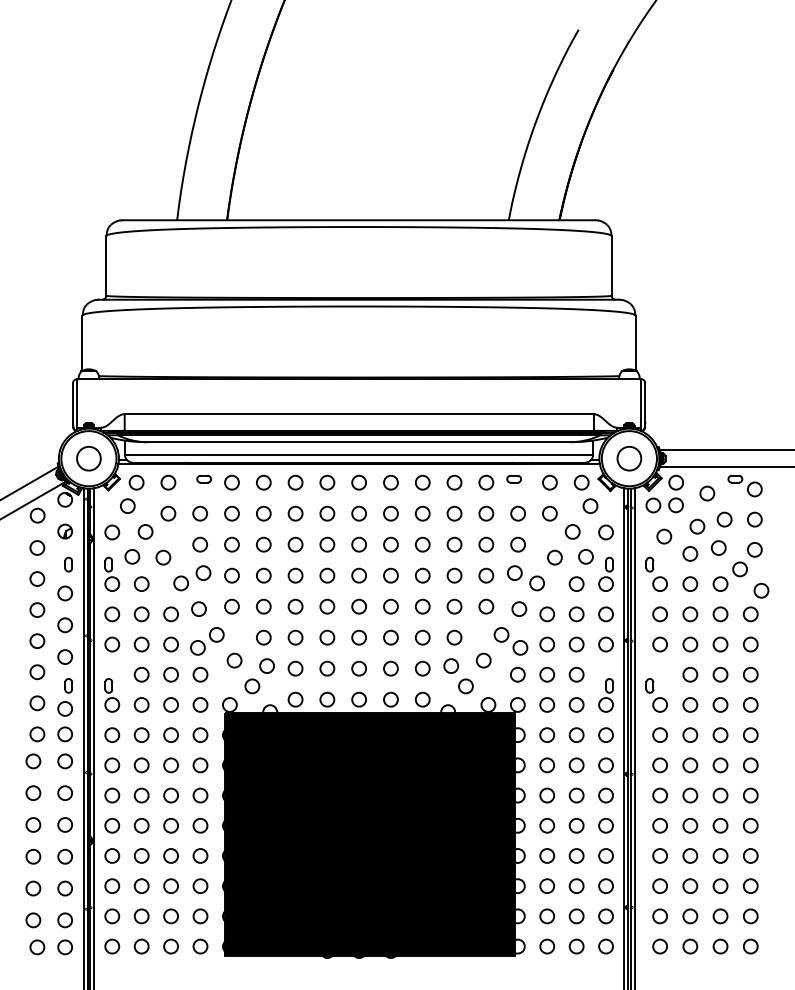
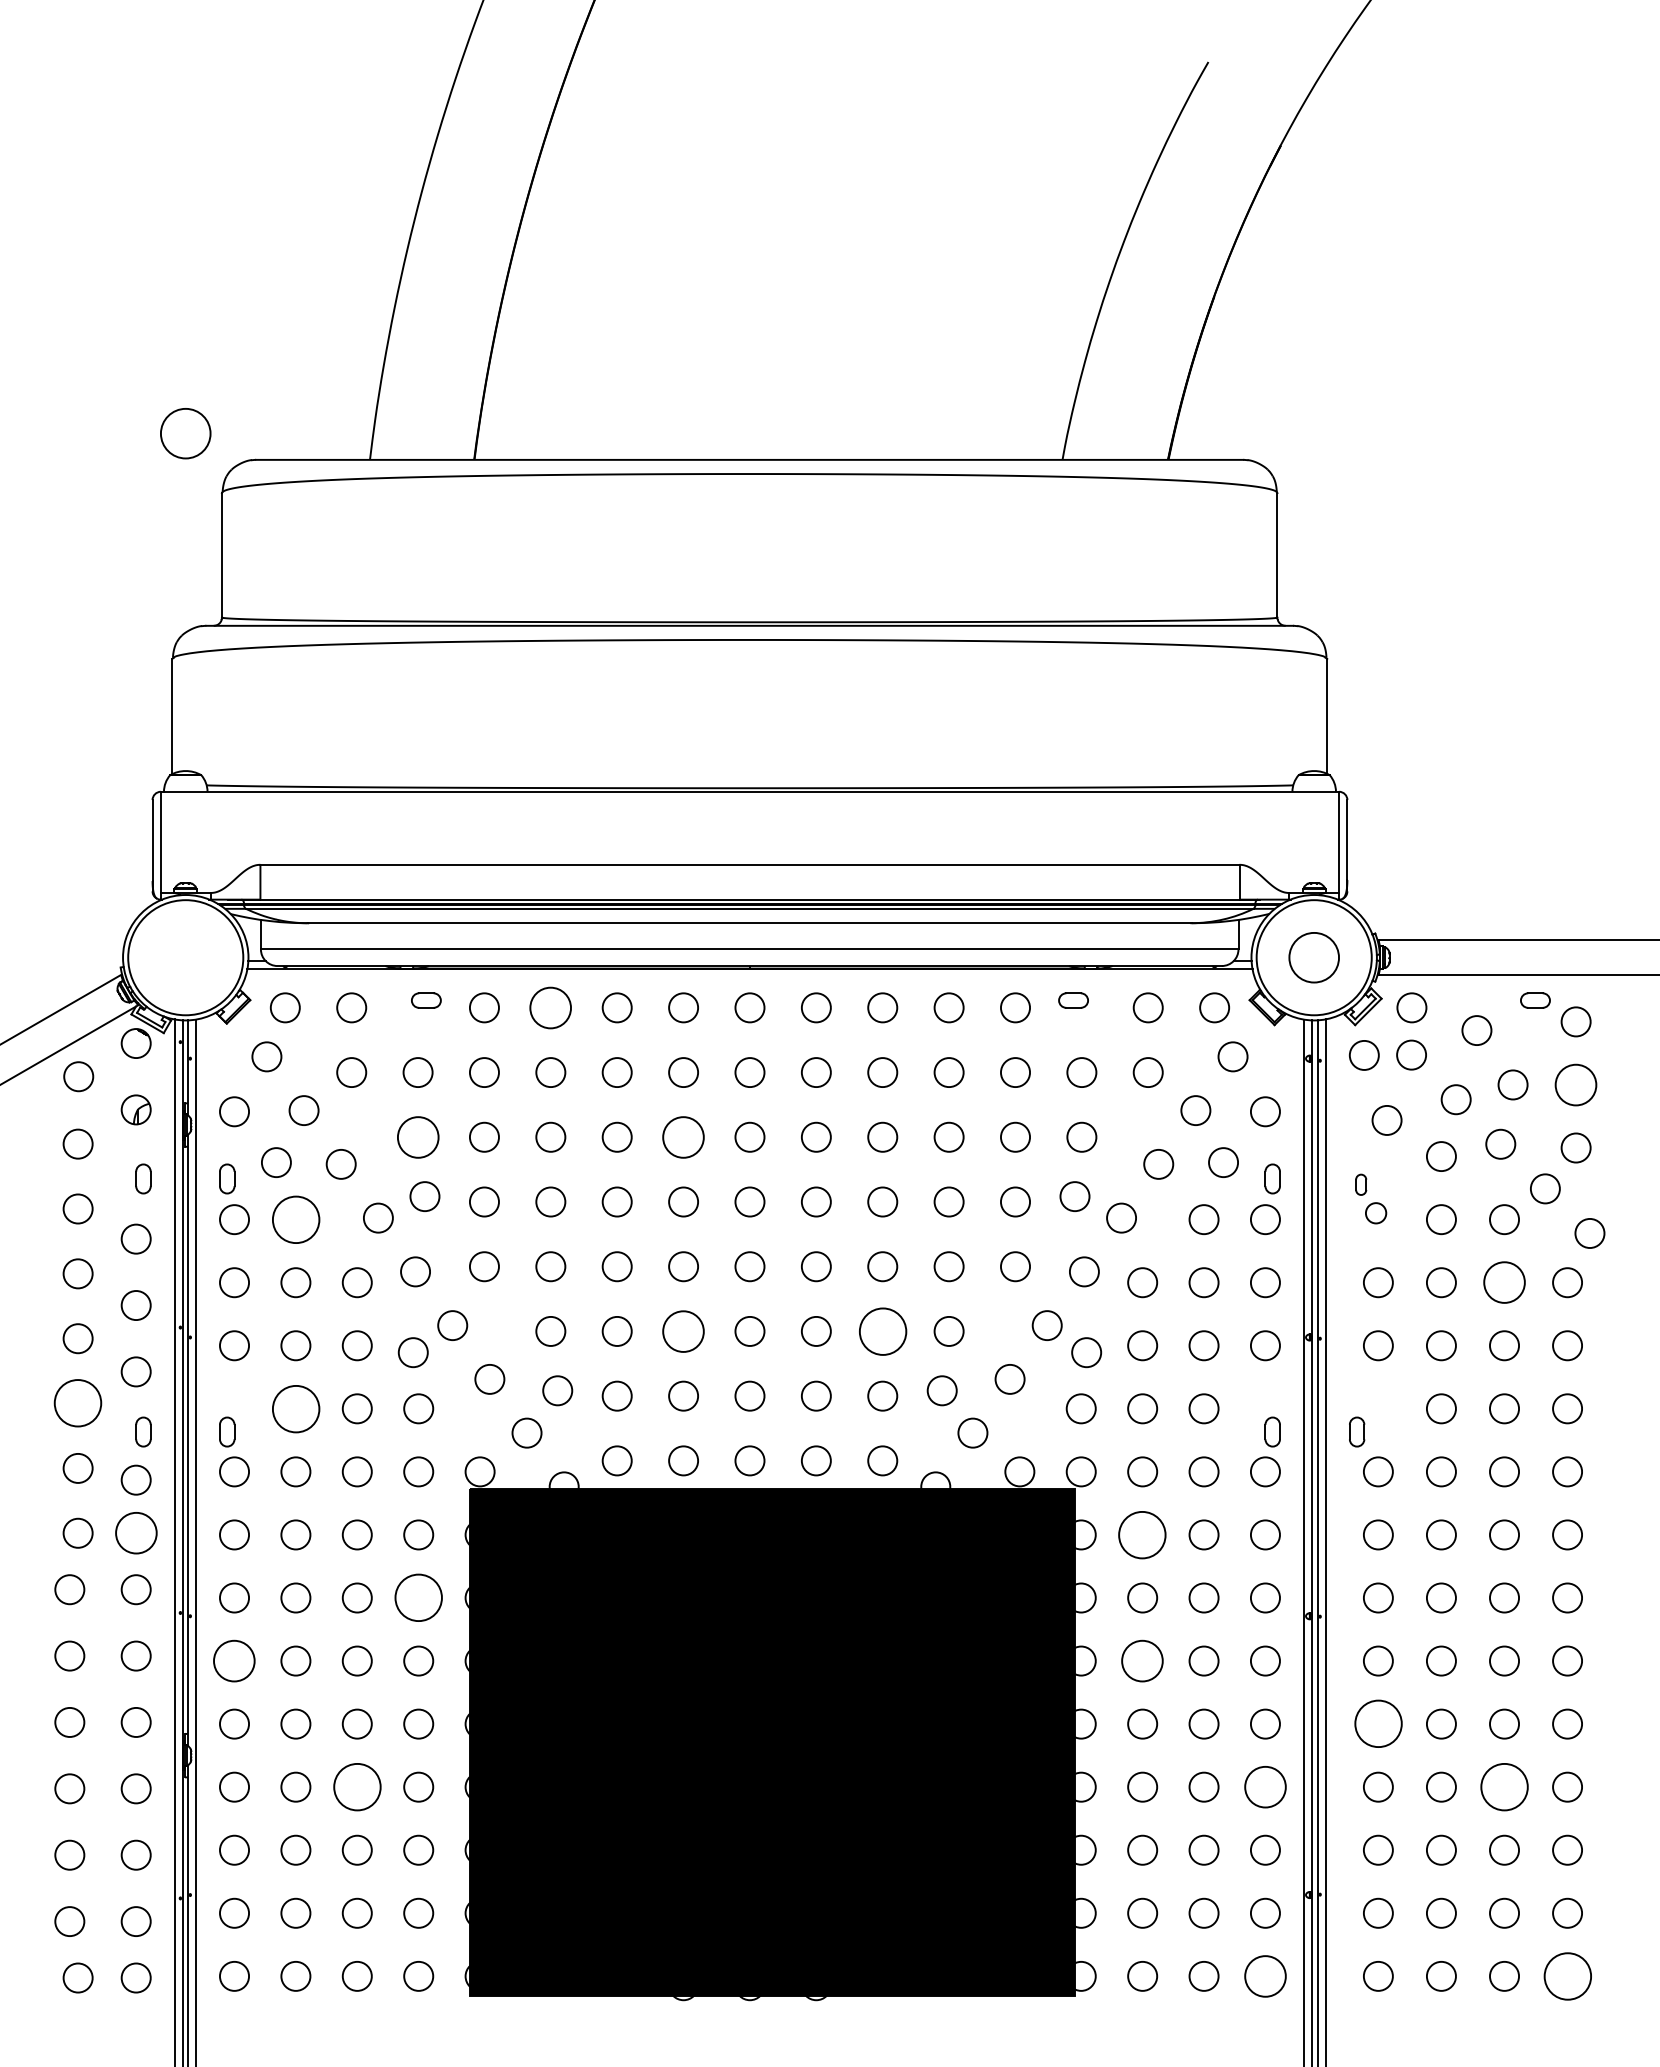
circle: (88, 458) -> (184, 433), moved
circle: (263, 482) -> (550, 1007), size x1.4
circle: (754, 519) -> (1575, 1084), size x1.4
circle: (199, 544) -> (416, 1136), size x1.4
circle: (327, 544) -> (683, 1136), size x1.4
part: (656, 573) -> (1370, 1197), size x0.7
circle: (141, 583) -> (295, 1218), size x1.6
circle: (720, 614) -> (1504, 1283), size x1.4
circle: (327, 637) -> (683, 1331), size x1.4
circle: (422, 637) -> (882, 1331), size x1.6
circle: (37, 672) -> (78, 1404), size x1.6
circle: (141, 674) -> (295, 1408), size x1.6
circle: (64, 734) -> (134, 1533), size x1.4
circle: (547, 734) -> (1143, 1533), size x1.6
circle: (200, 765) -> (418, 1598), size x1.6
circle: (112, 795) -> (234, 1660), size x1.4
circle: (547, 795) -> (1143, 1660), size x1.4
circle: (659, 825) -> (1377, 1723), size x1.6
circle: (170, 855) -> (356, 1786), size x1.6
circle: (605, 855) -> (1264, 1786), size x1.4
circle: (720, 855) -> (1504, 1786), size x1.6
circle: (605, 946) -> (1264, 1976), size x1.4
circle: (750, 946) -> (1567, 1976), size x1.6

